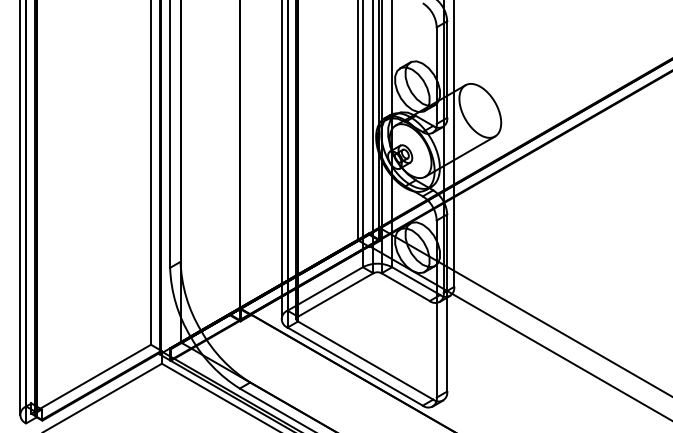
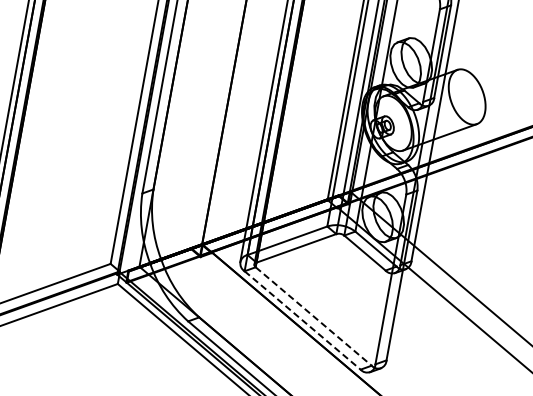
line: (366, 360) -> (314, 316), solid -> dashed
line: (355, 366) -> (302, 320), solid -> dashed

